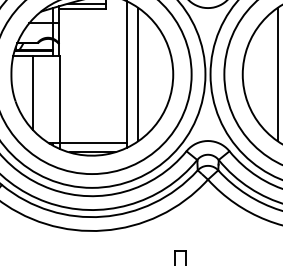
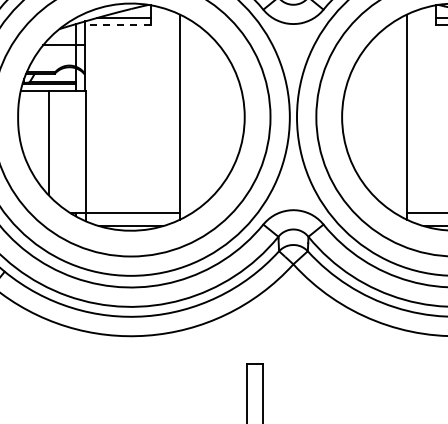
line: (82, 9) -> (117, 25), solid -> dashed
line: (138, 74) -> (196, 117), removed
line: (277, 74) -> (390, 117), removed

